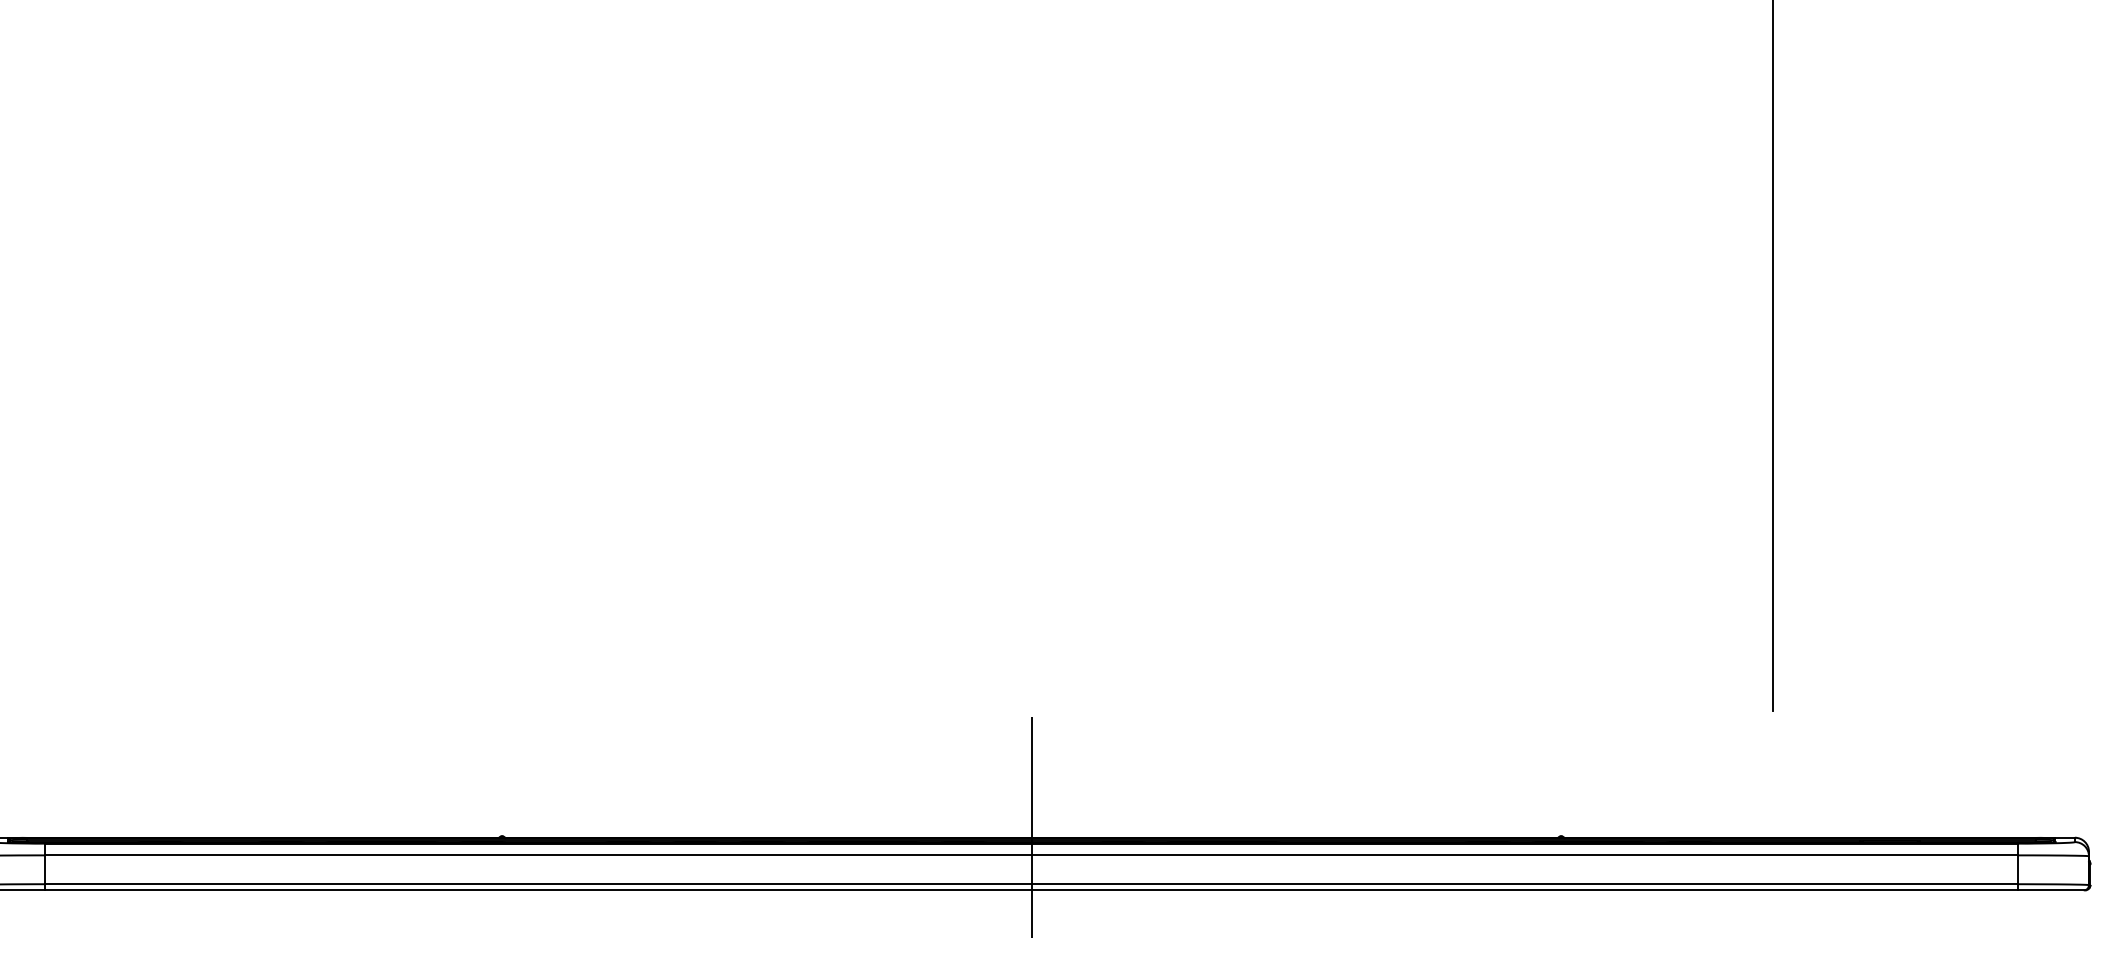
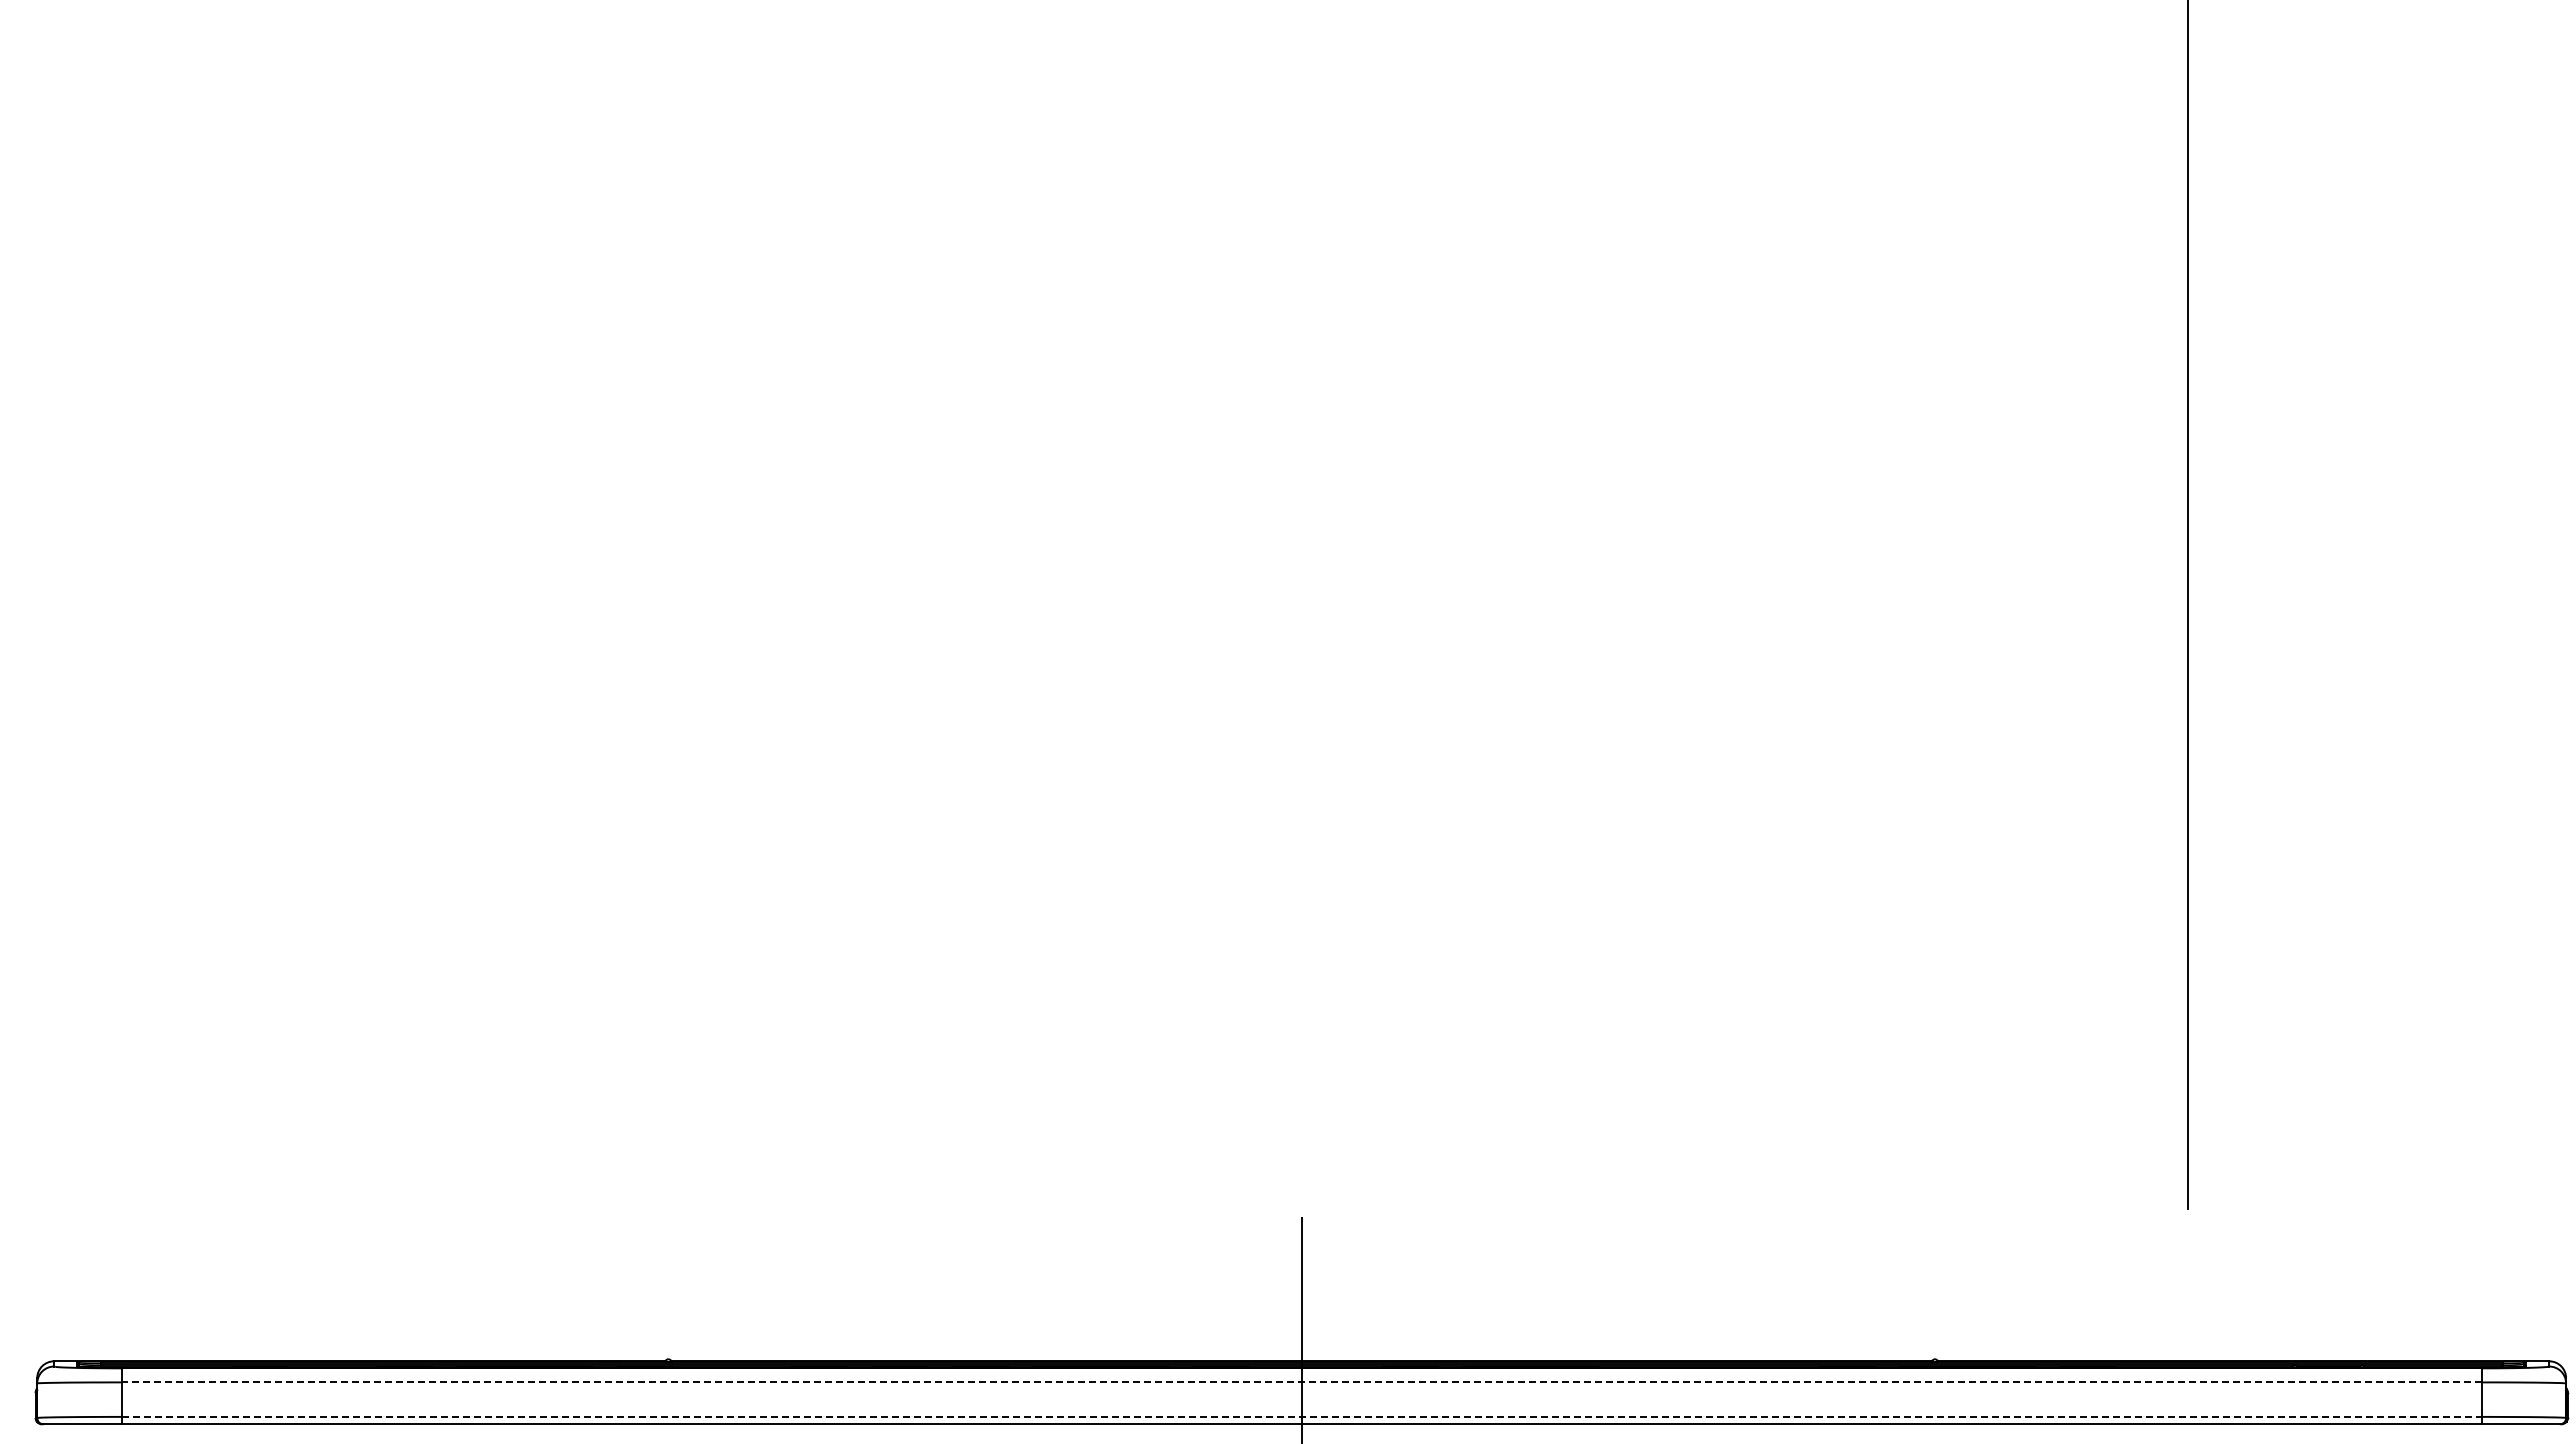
line: (1031, 855) -> (1301, 1382), solid -> dashed
line: (1031, 883) -> (1301, 1416), solid -> dashed

